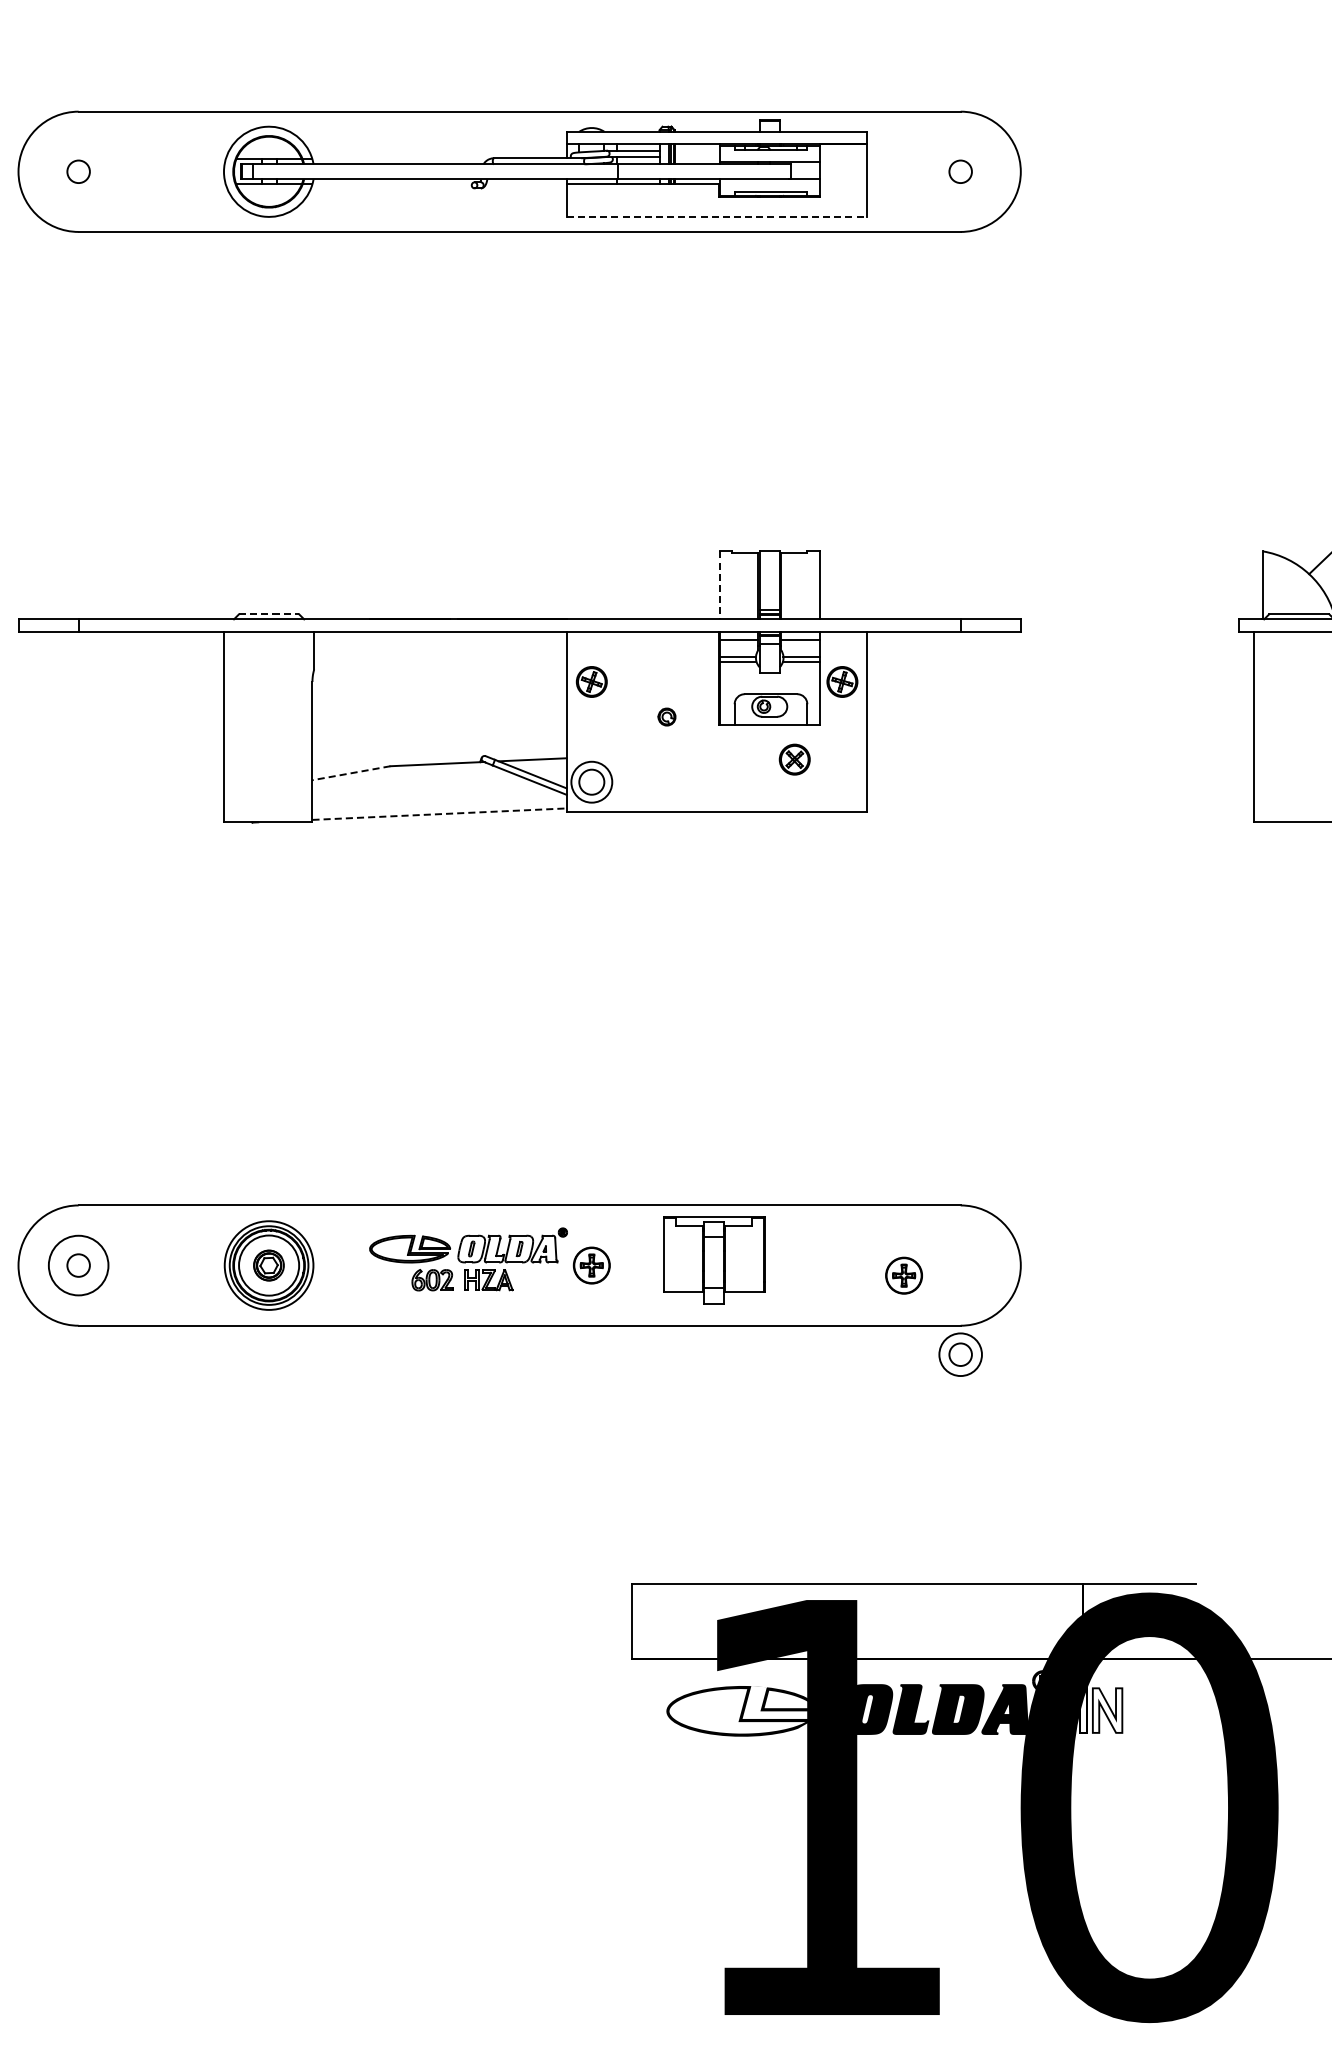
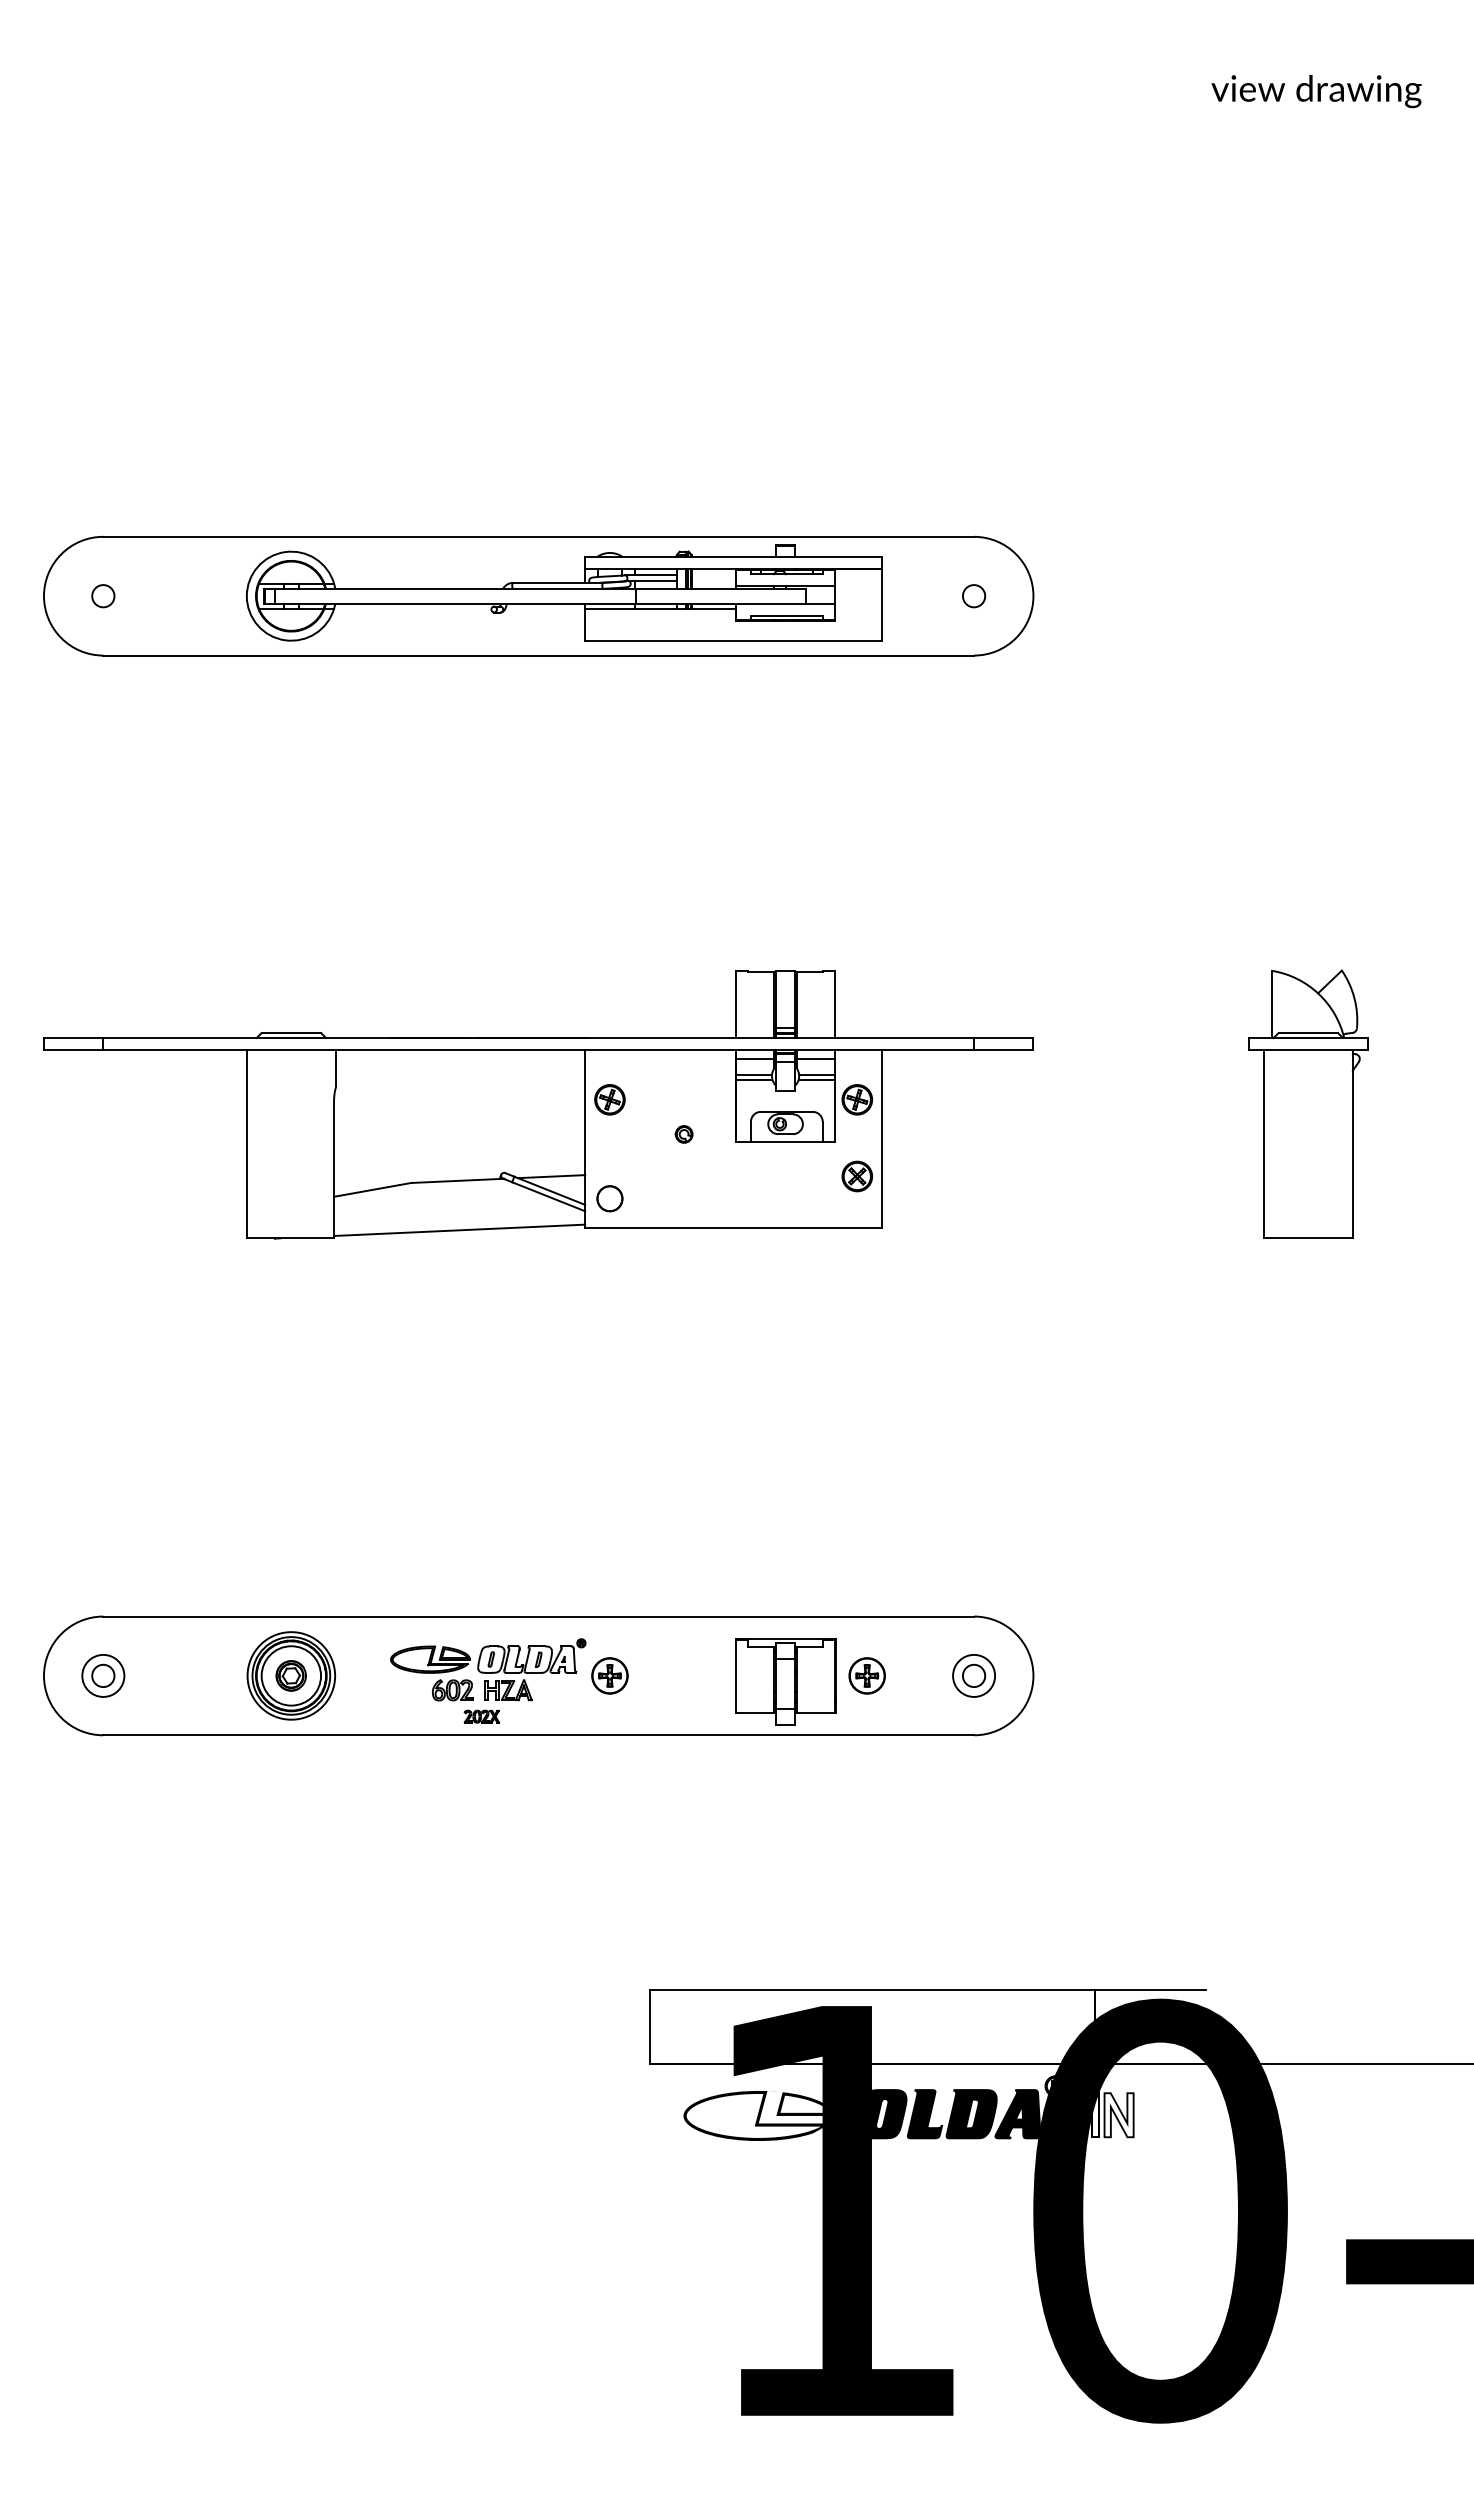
line: (717, 216) -> (734, 640), dashed -> solid
line: (720, 585) -> (736, 1004), dashed -> solid
line: (269, 614) -> (291, 1033), dashed -> solid
part: (793, 759) -> (856, 1176), moved
line: (351, 772) -> (372, 1189), dashed -> solid
circle: (591, 781) -> (609, 1198), size x0.62
line: (439, 814) -> (459, 1230), dashed -> solid
part: (713, 1260) -> (785, 1681), moved
circle: (78, 1265) -> (103, 1675), size x0.71
part: (903, 1275) -> (866, 1675), moved
part: (461, 1306) -> (481, 1716), added
part: (960, 1354) -> (973, 1675), moved

